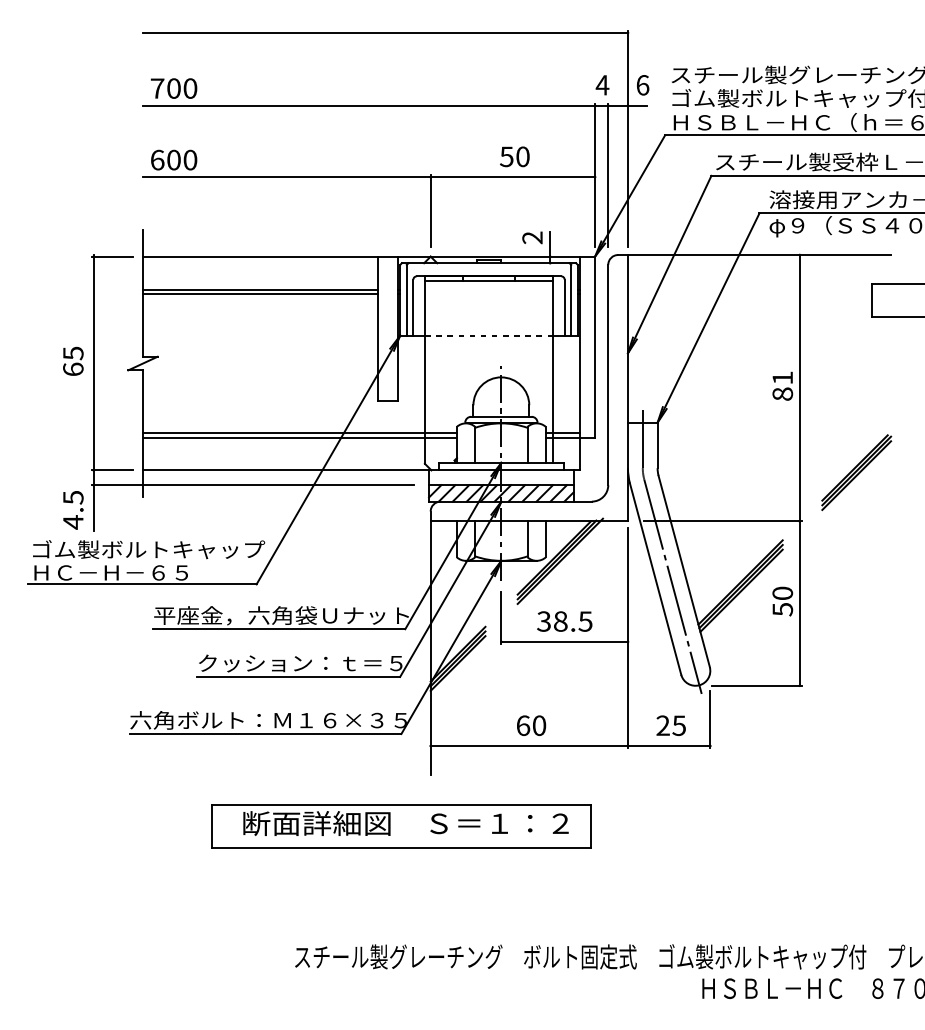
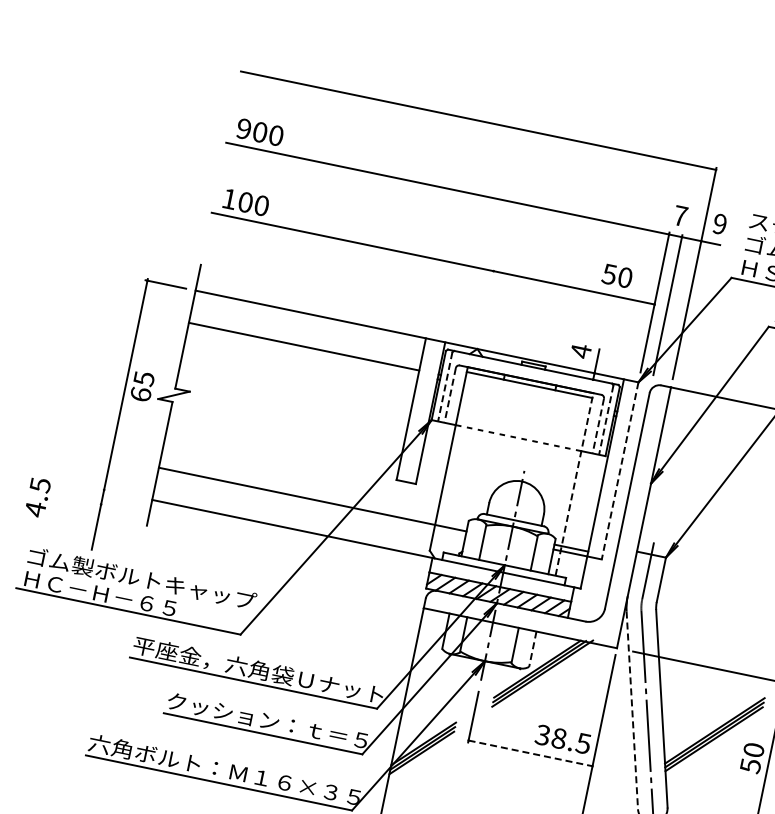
text: (602, 85) -> (680, 216), 4 -> 7
text: (642, 85) -> (719, 224), 6 -> 9
text: (157, 88) -> (244, 128), 700 -> 900
text: (514, 156) -> (617, 275), moved
text: (157, 159) -> (229, 198), 600 -> 100
line: (430, 210) -> (486, 303), removed
text: (532, 237) -> (581, 350), 2 -> 4
line: (260, 294) -> (303, 351), removed
line: (406, 300) -> (444, 387), solid -> dashed
line: (571, 300) -> (606, 420), solid -> dashed
line: (413, 307) -> (450, 395), solid -> dashed
line: (564, 307) -> (598, 425), solid -> dashed
line: (595, 347) -> (620, 471), solid -> dashed
text: (73, 360) -> (142, 385), moved
line: (553, 369) -> (574, 484), solid -> dashed
line: (299, 432) -> (313, 494), removed
line: (112, 470) -> (122, 493), removed
line: (252, 485) -> (256, 536), removed
text: (73, 510) -> (37, 497), moved
line: (545, 539) -> (532, 649), solid -> dashed
line: (655, 579) -> (632, 710), solid -> dashed
text: (564, 621) -> (562, 739), moved
line: (565, 641) -> (531, 753), solid -> dashed

